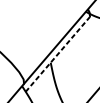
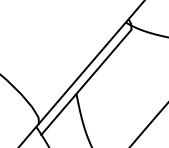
line: (57, 54) -> (86, 82), dashed -> solid

